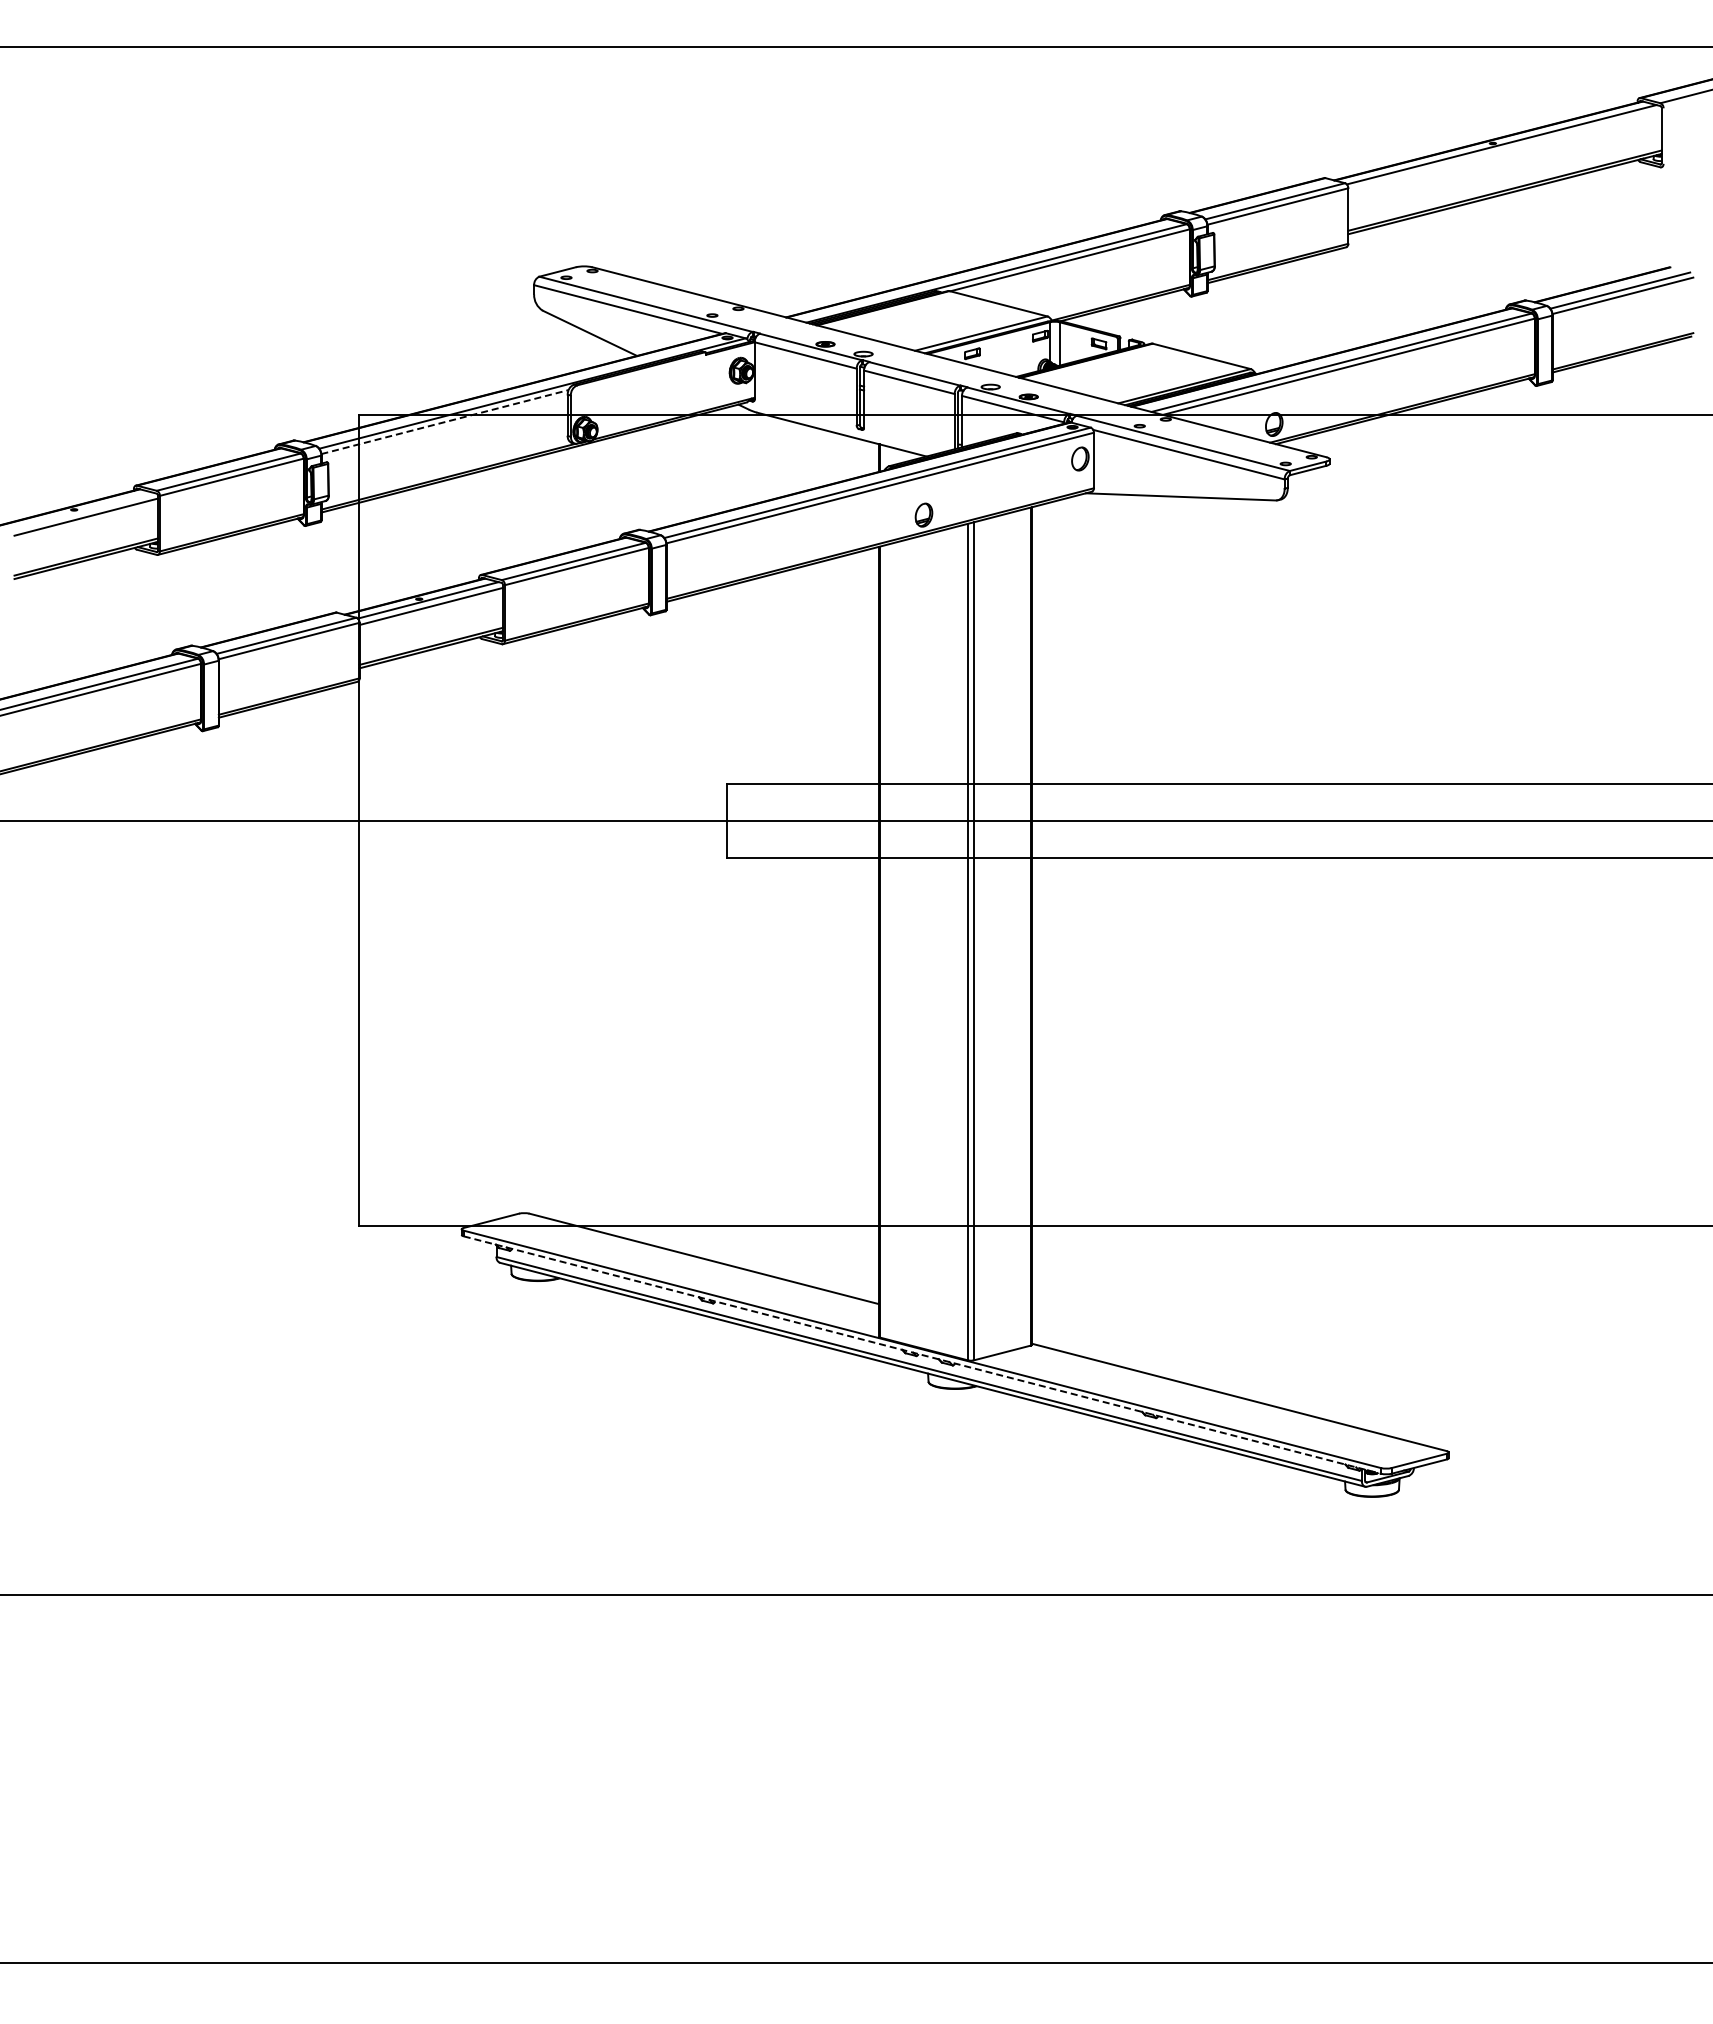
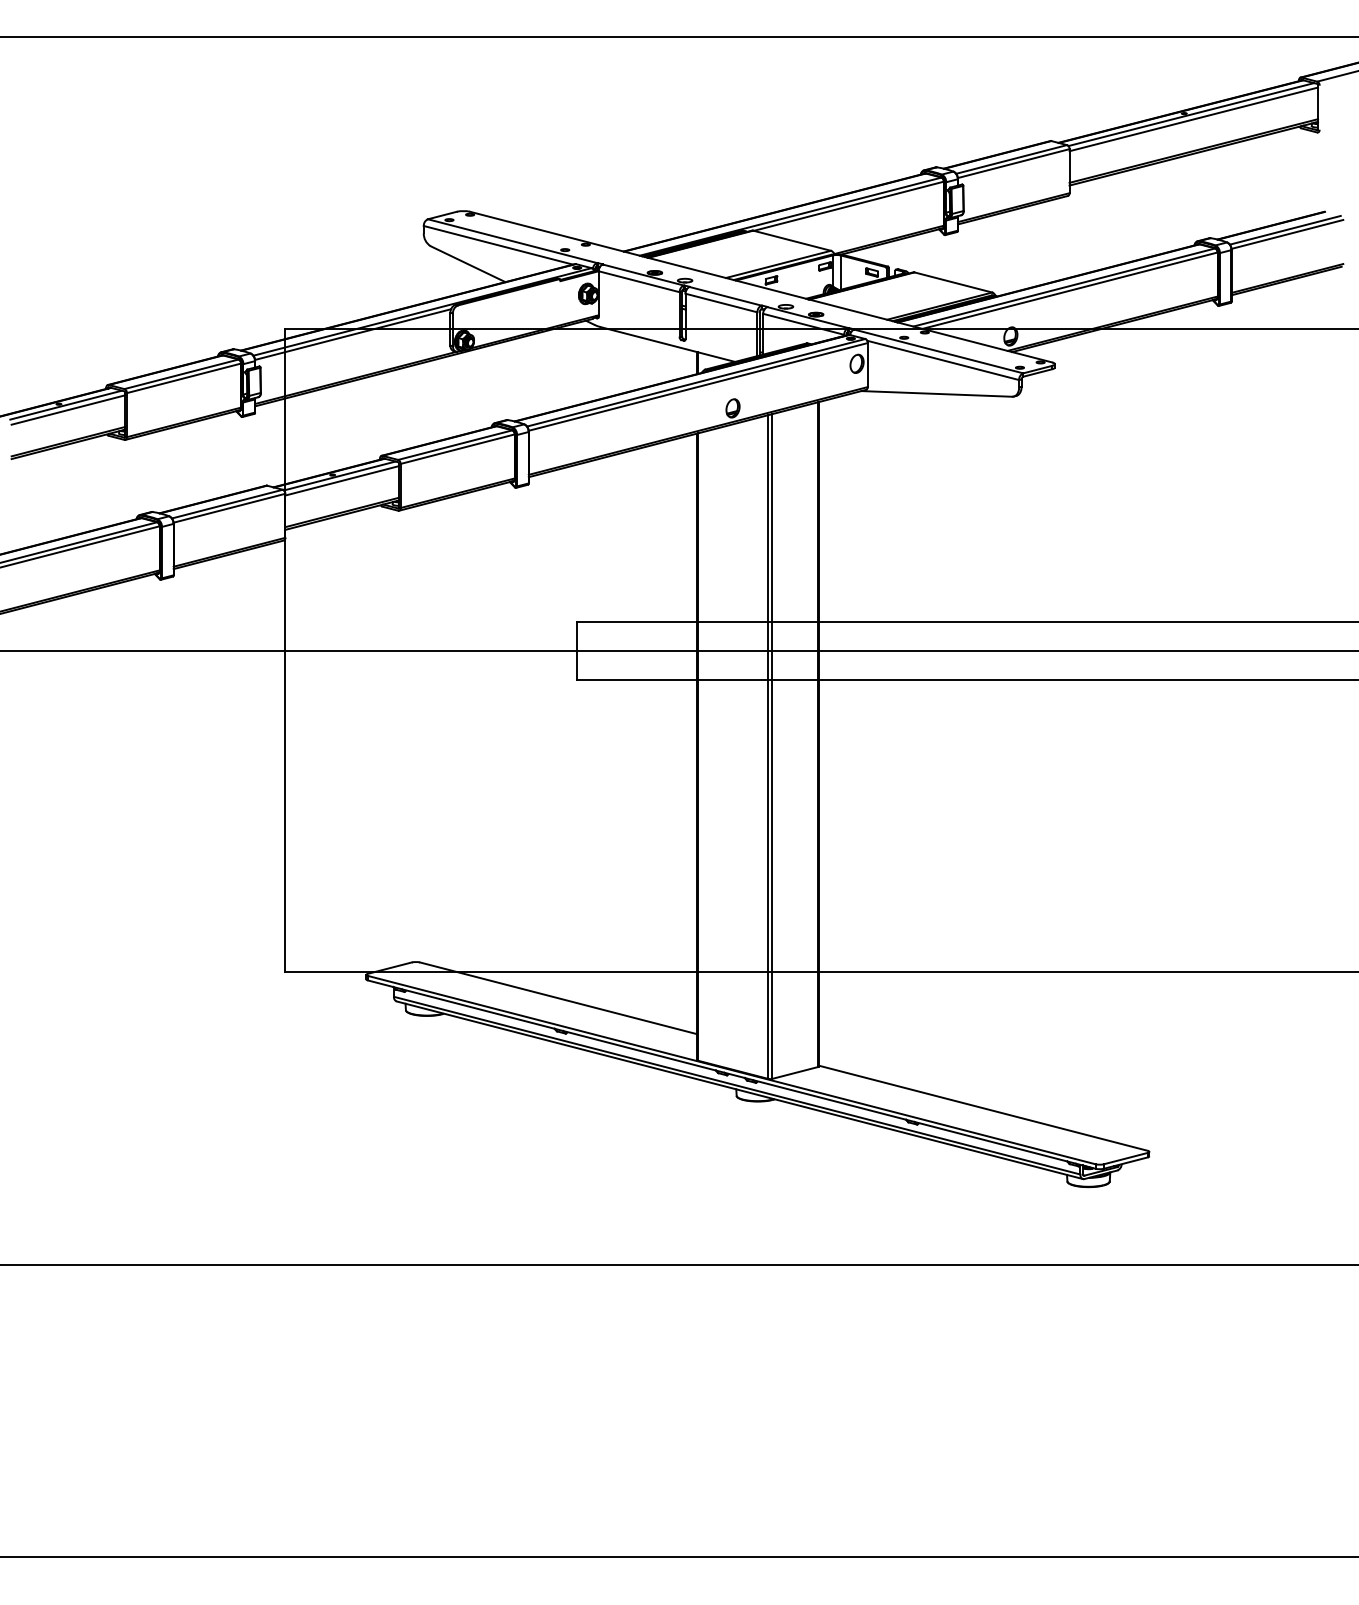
line: (1504, 150) -> (1193, 119), added
line: (445, 422) -> (353, 334), dashed -> solid
line: (82, 510) -> (65, 404), added
line: (922, 1355) -> (731, 1074), dashed -> solid

